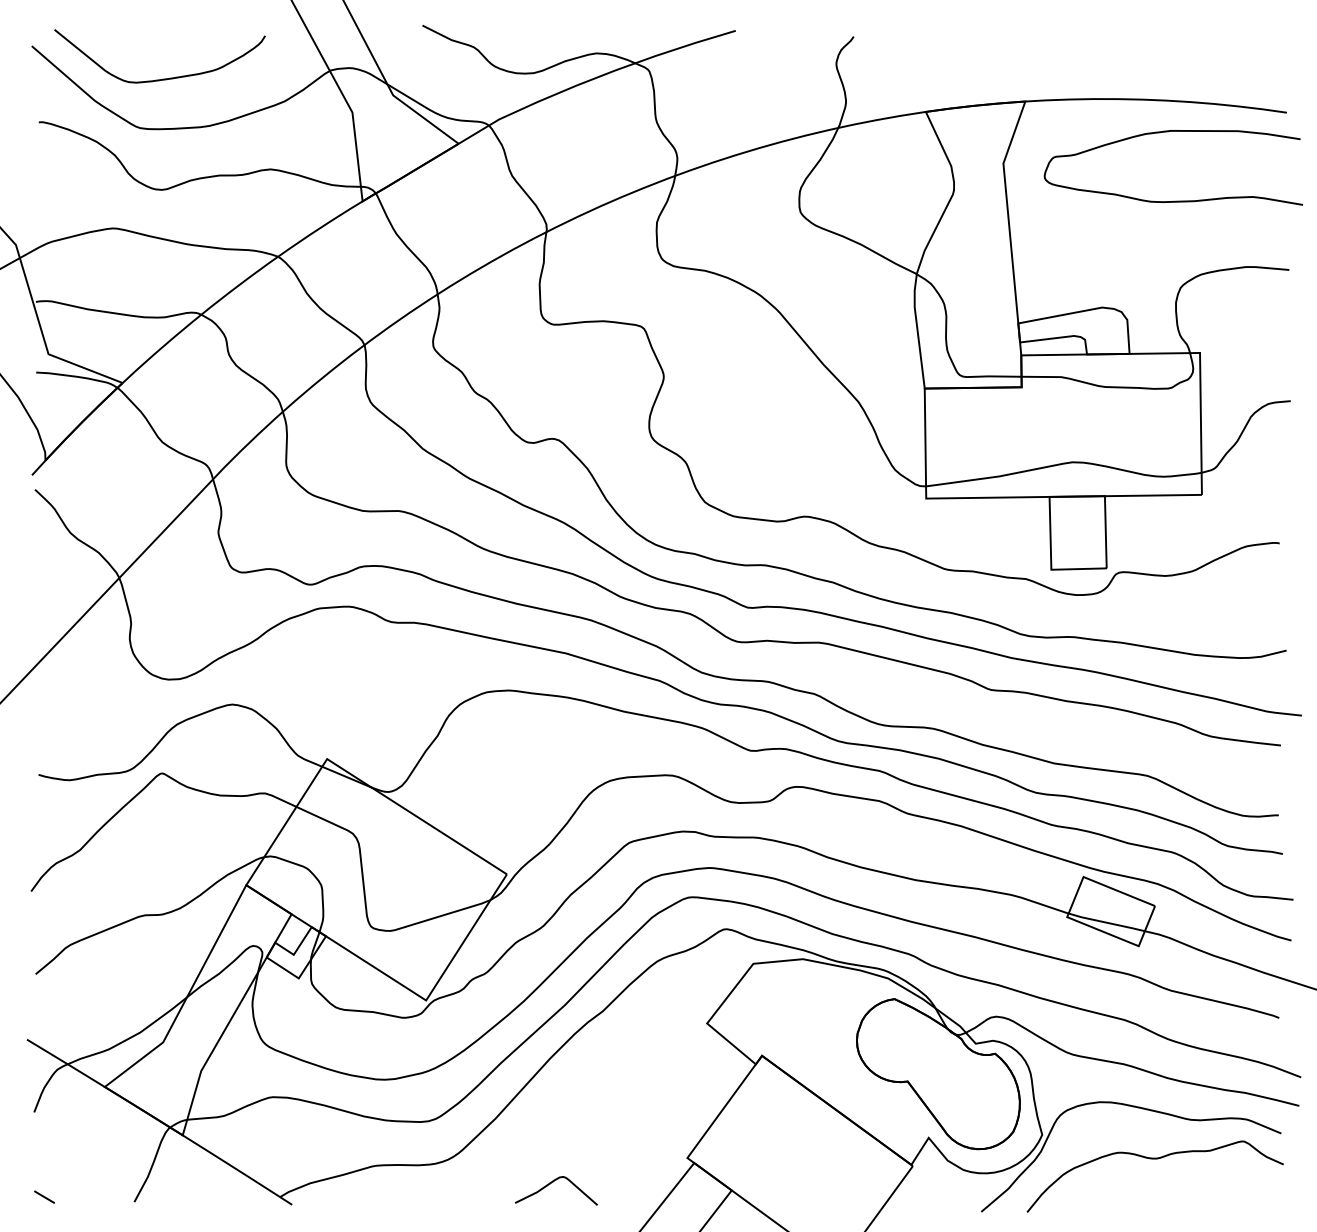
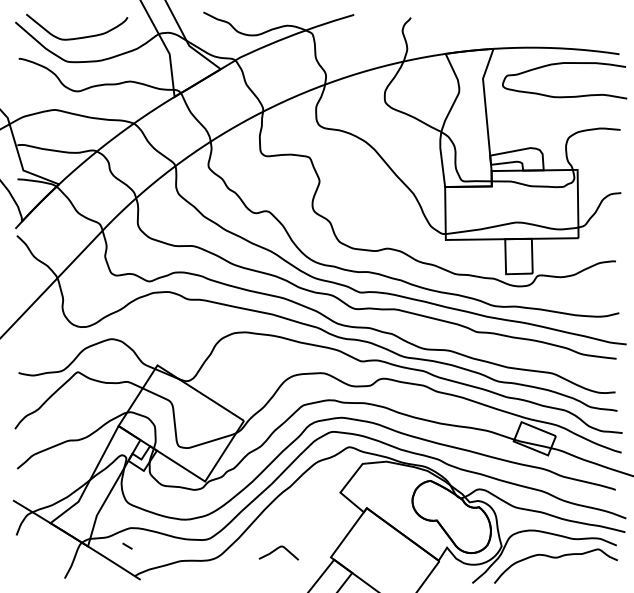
curve: (551, 1185) -> (276, 550), moved
line: (44, 1195) -> (127, 545), moved

